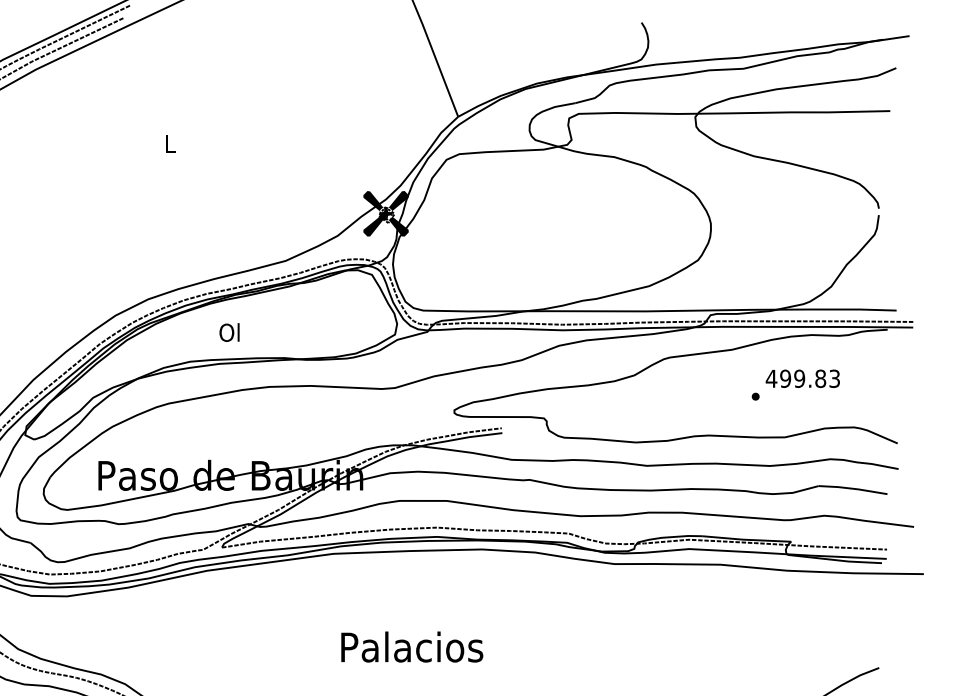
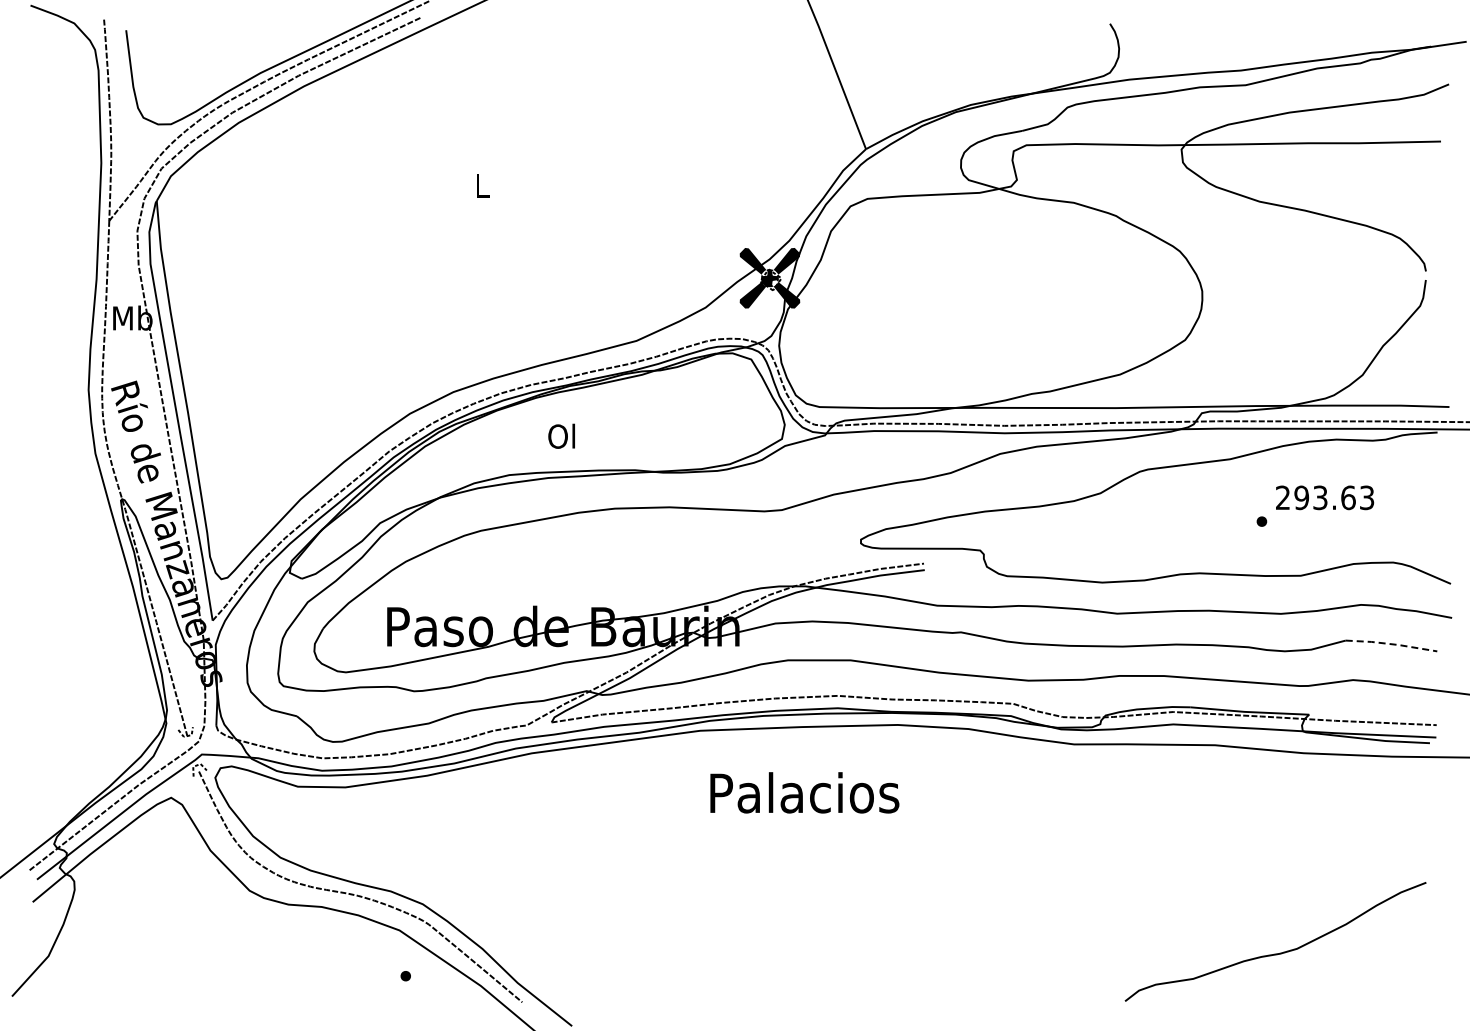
text: (795, 378) -> (1315, 497), 499.83 -> 293.63
line: (853, 489) -> (1391, 644), solid -> dashed
text: (411, 646) -> (804, 792), moved

